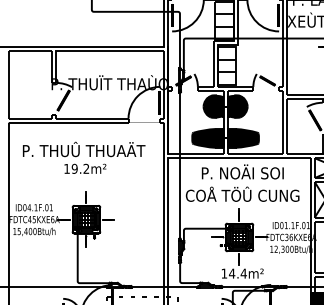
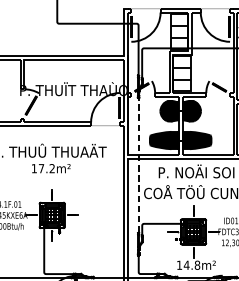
line: (180, 165) -> (139, 165), solid -> dashed
text: (74, 168) -> (41, 168), 19.2m² -> 17.2m²
text: (243, 273) -> (197, 265), 14.4m² -> 14.8m²

